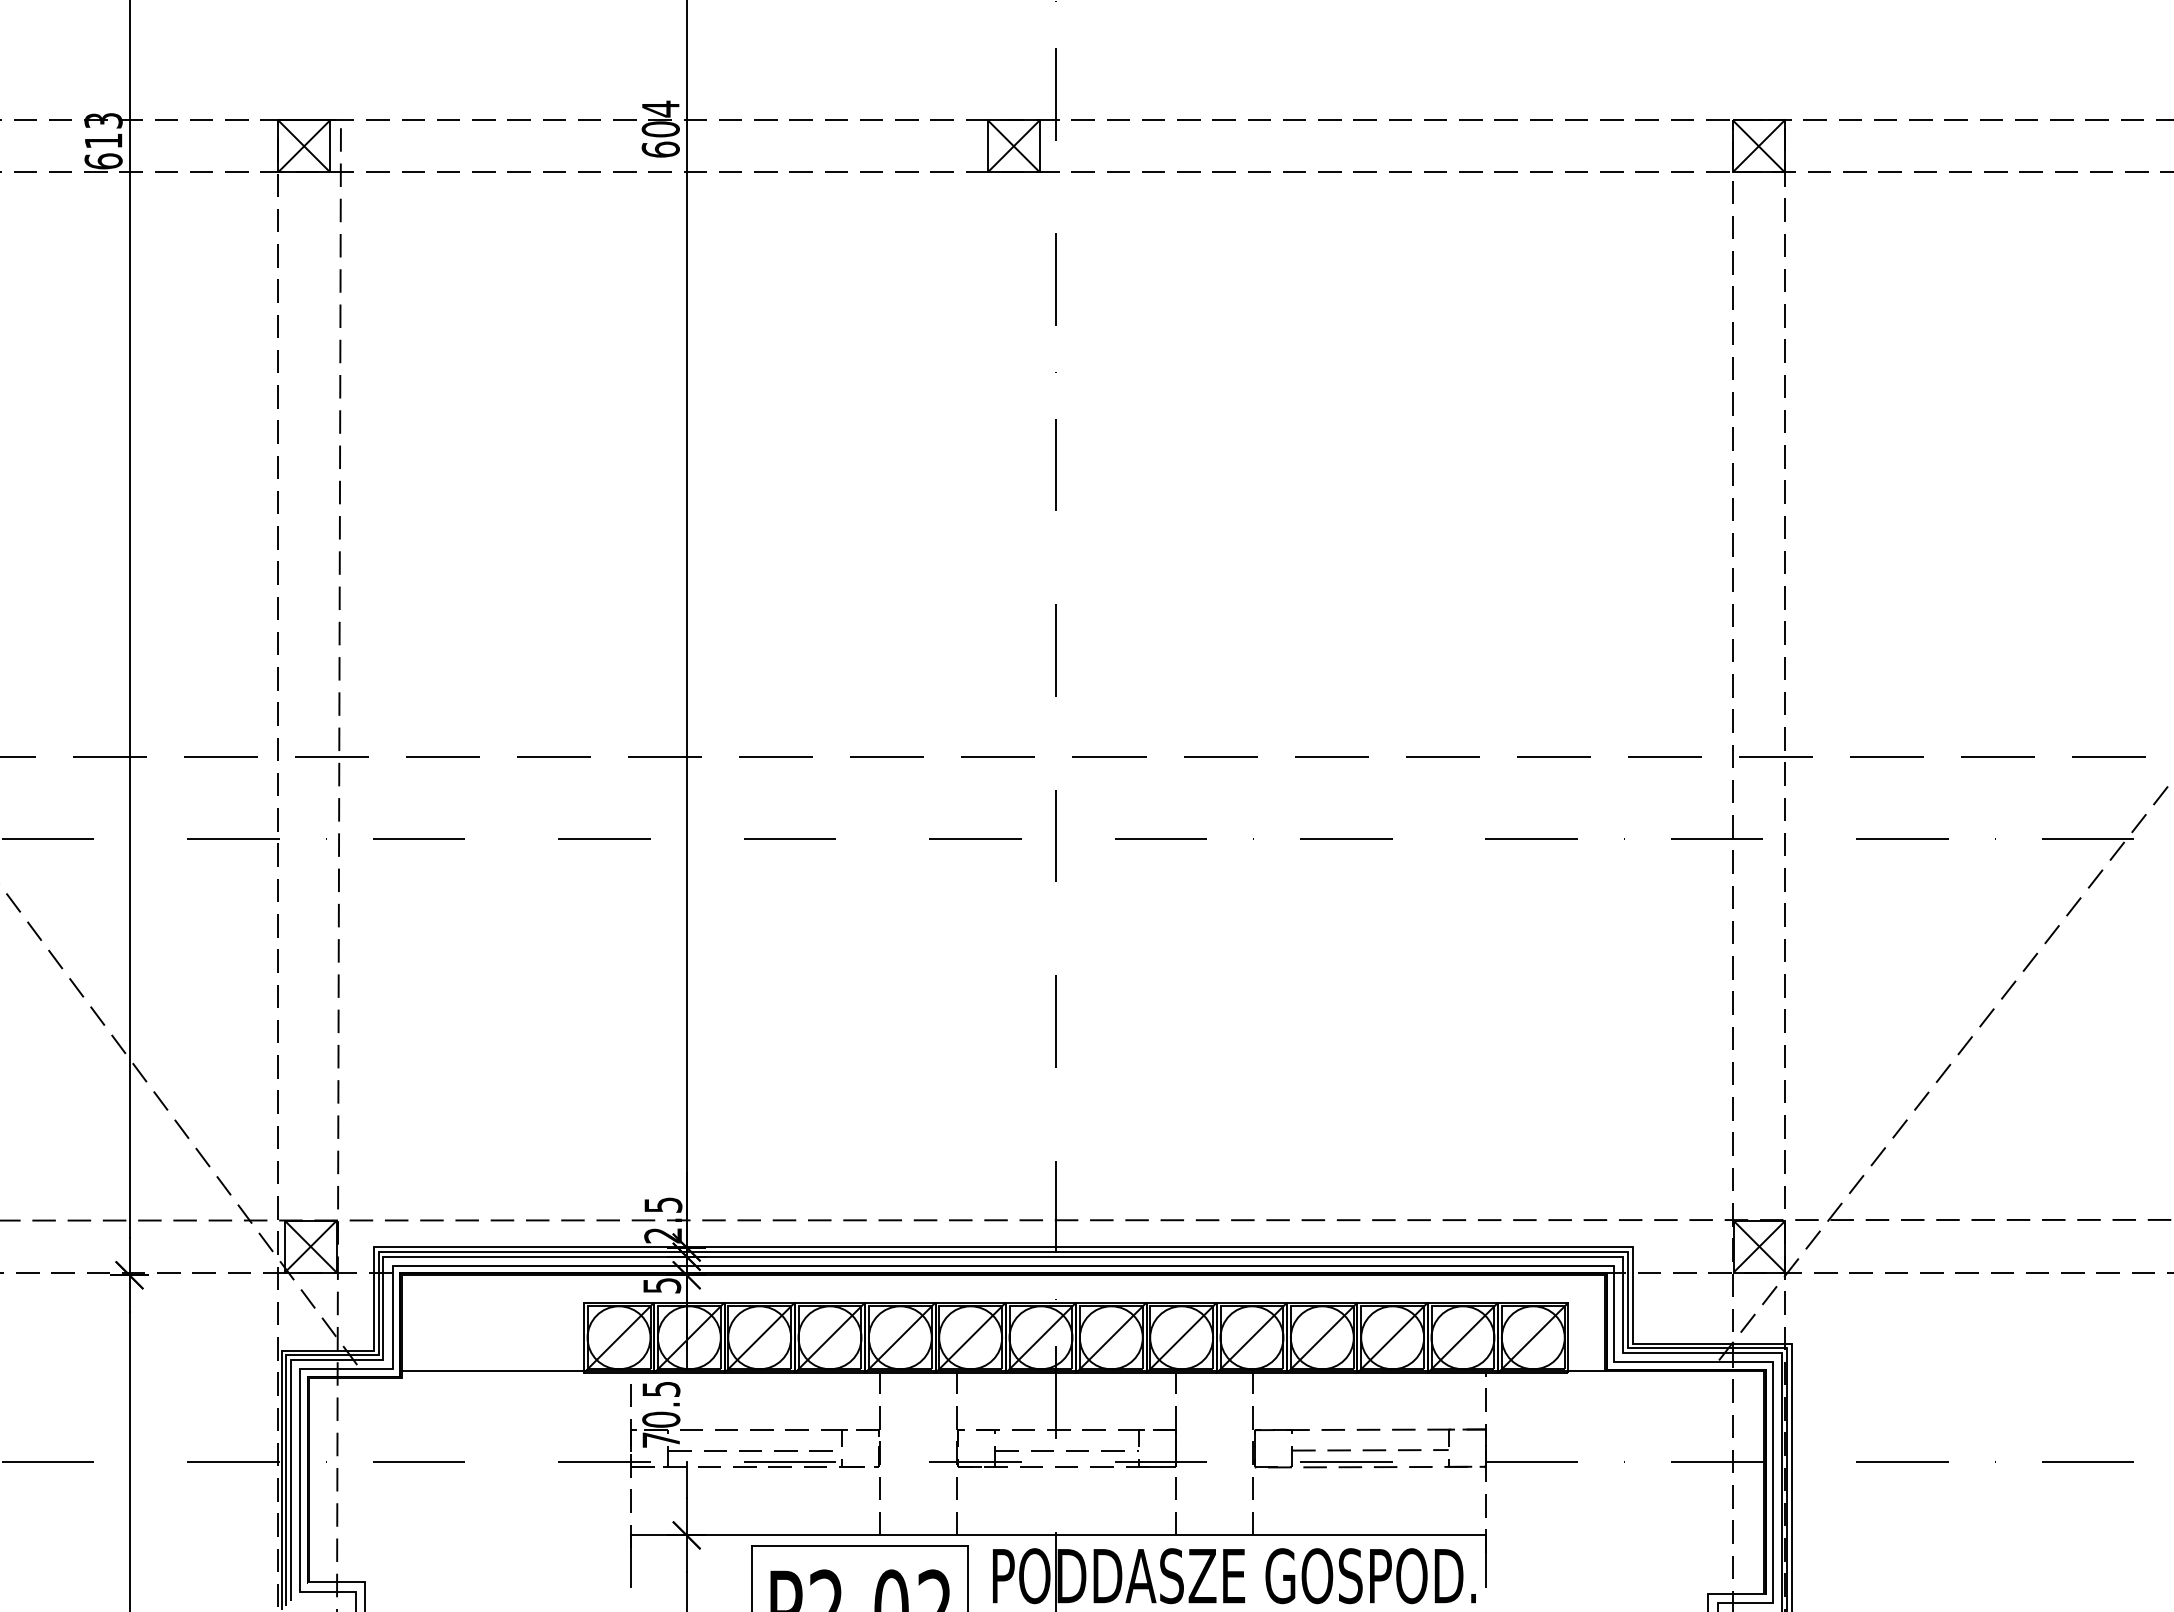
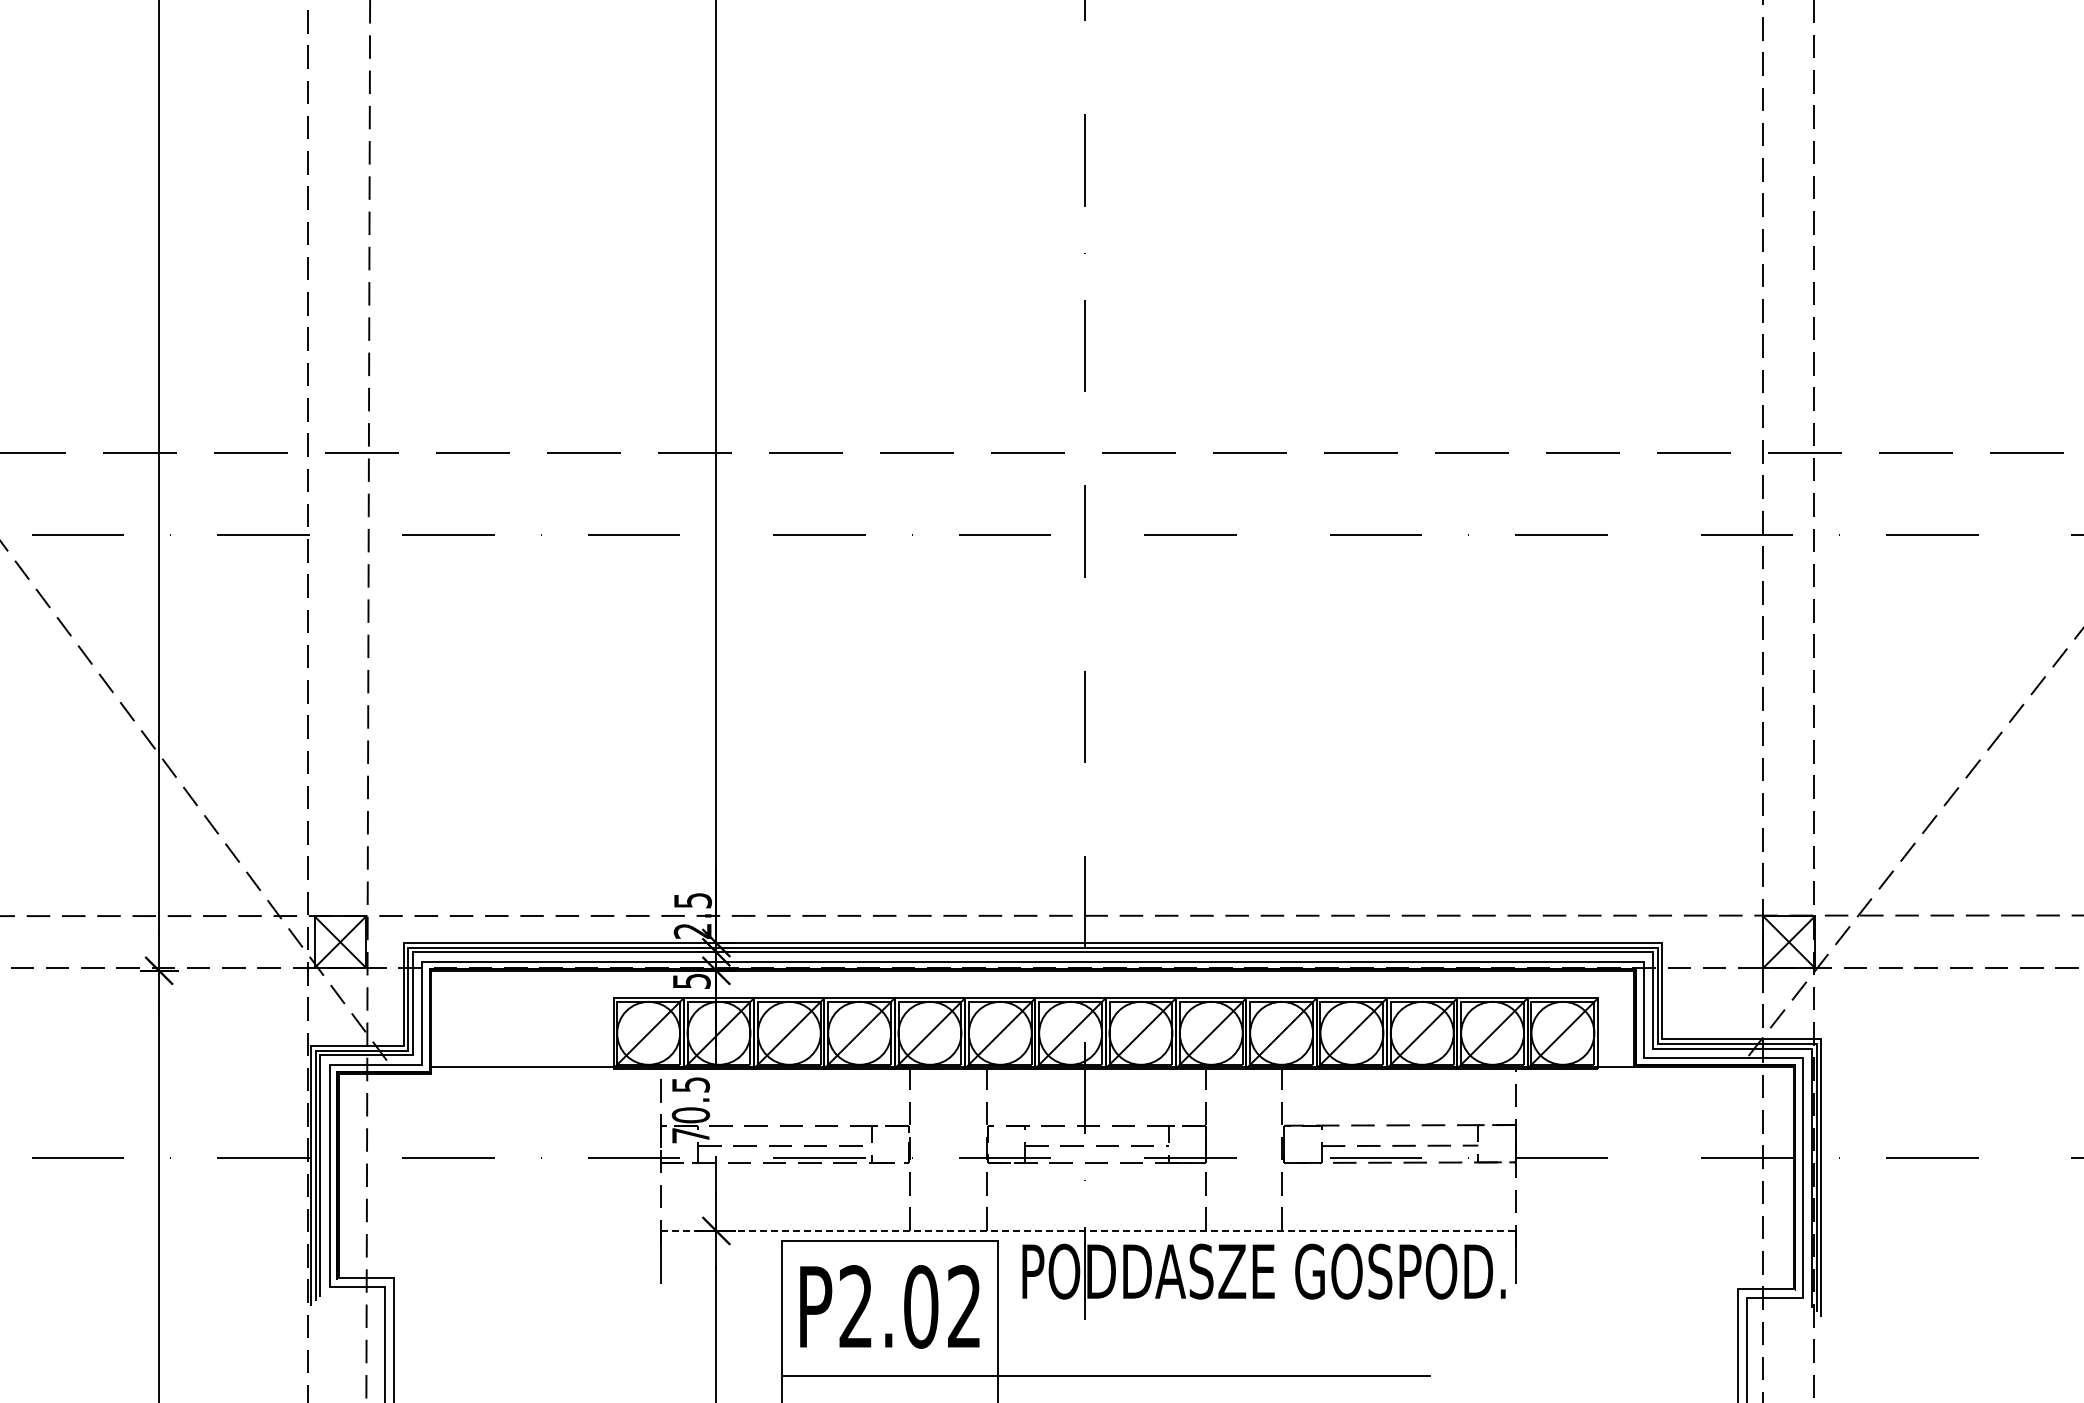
line: (1058, 1535) -> (1088, 1231), solid -> dashed

